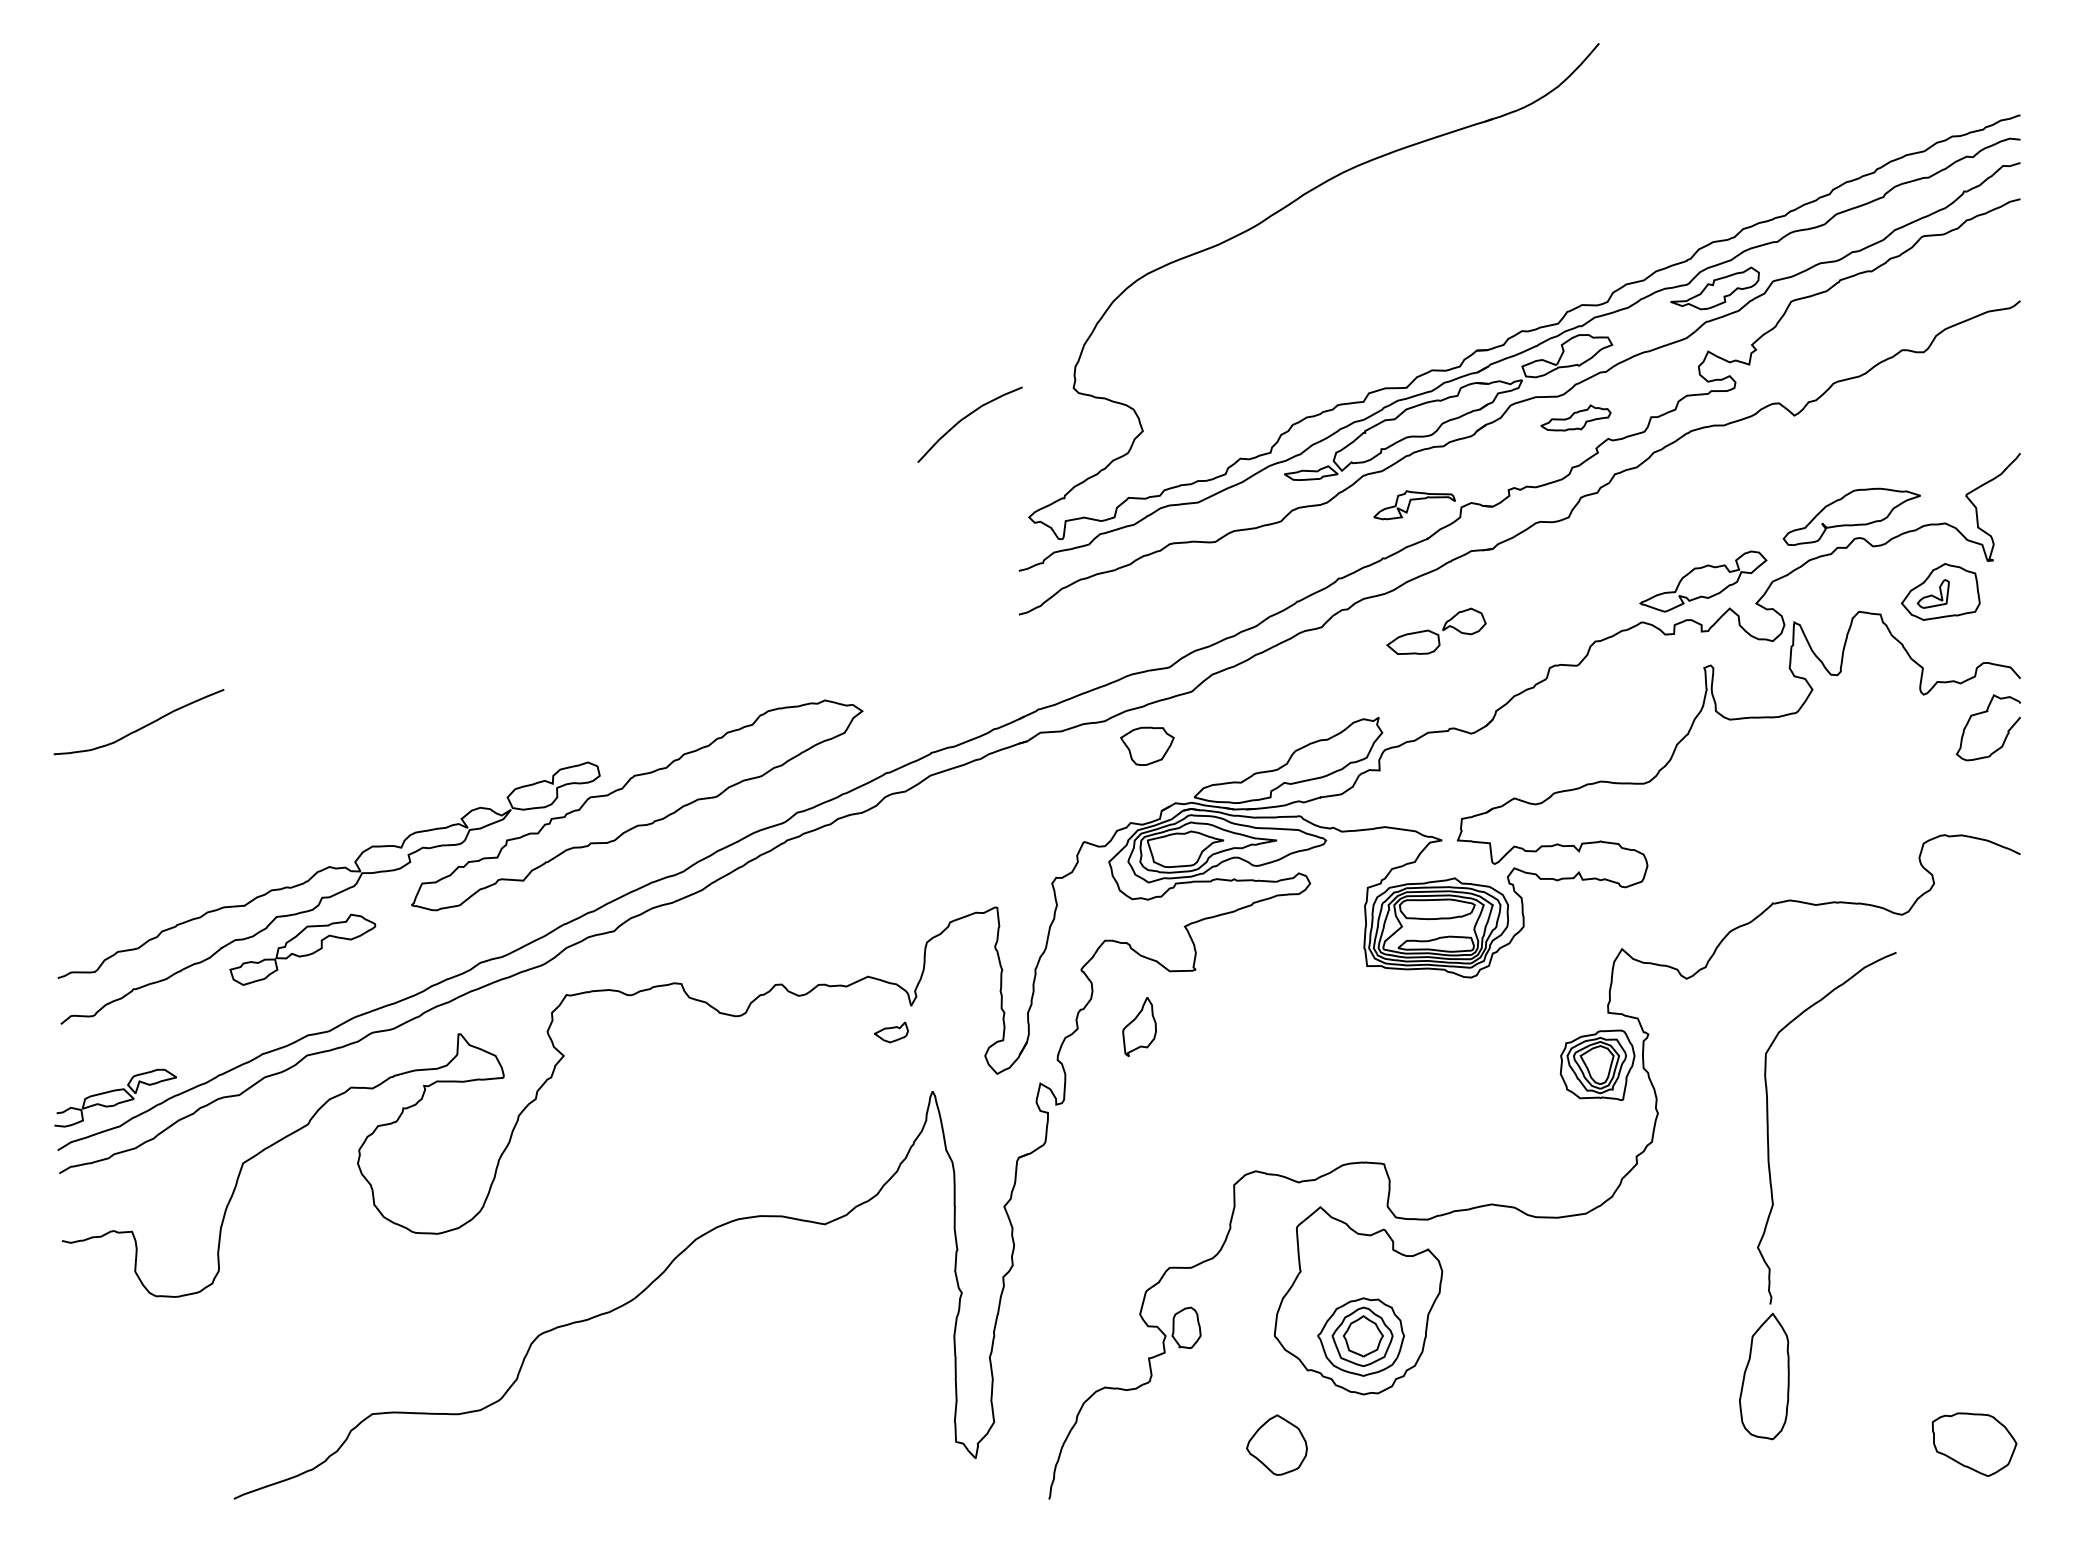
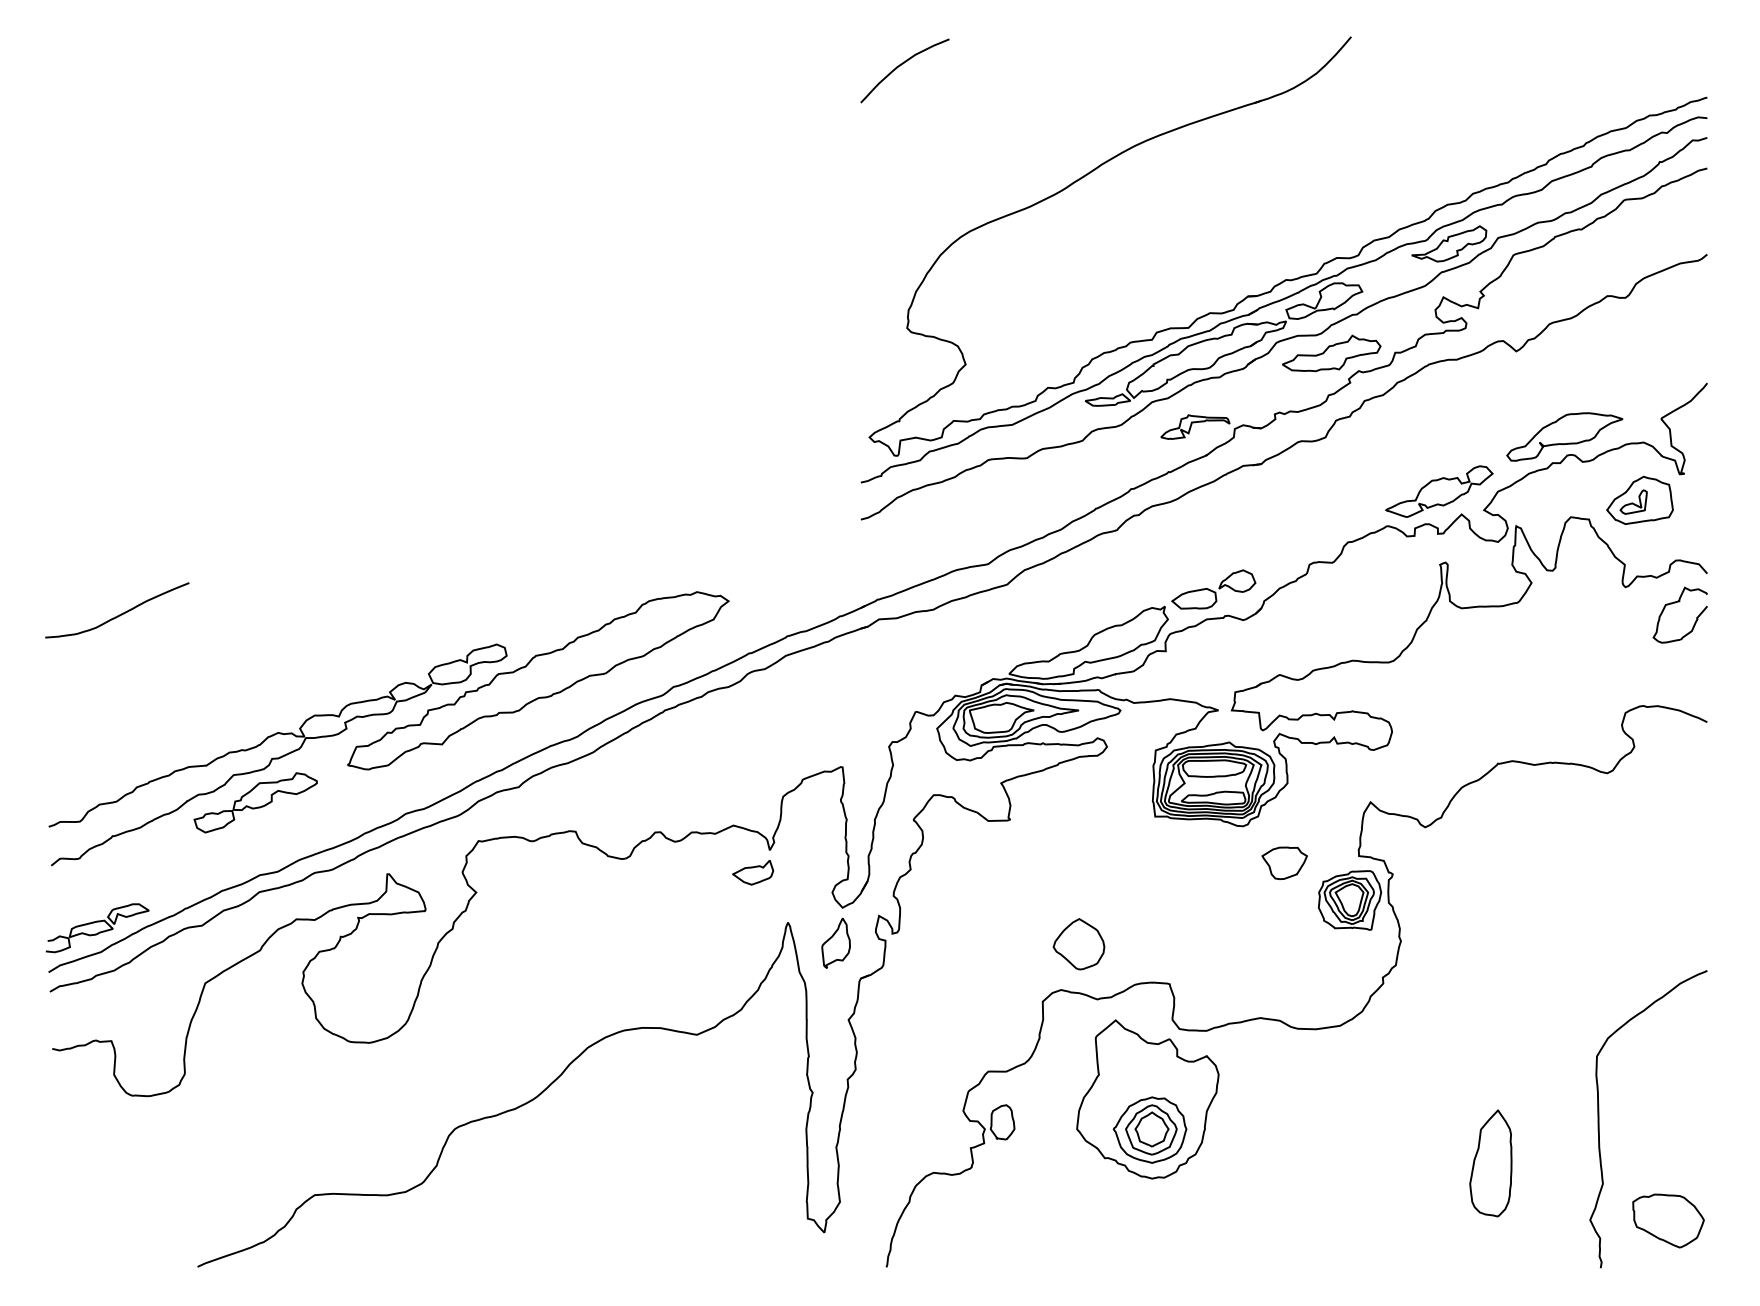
part: (1575, 417) -> (1331, 352), size x1.67
curve: (964, 419) -> (900, 66), moved
part: (1436, 630) -> (1213, 588), moved
part: (1147, 745) -> (1284, 862), moved
part: (1139, 1027) -> (836, 943), moved
part: (891, 1032) -> (753, 872), size x1.43
curve: (1768, 1128) -> (1599, 1119), moved
part: (1276, 1444) -> (1078, 943), moved

